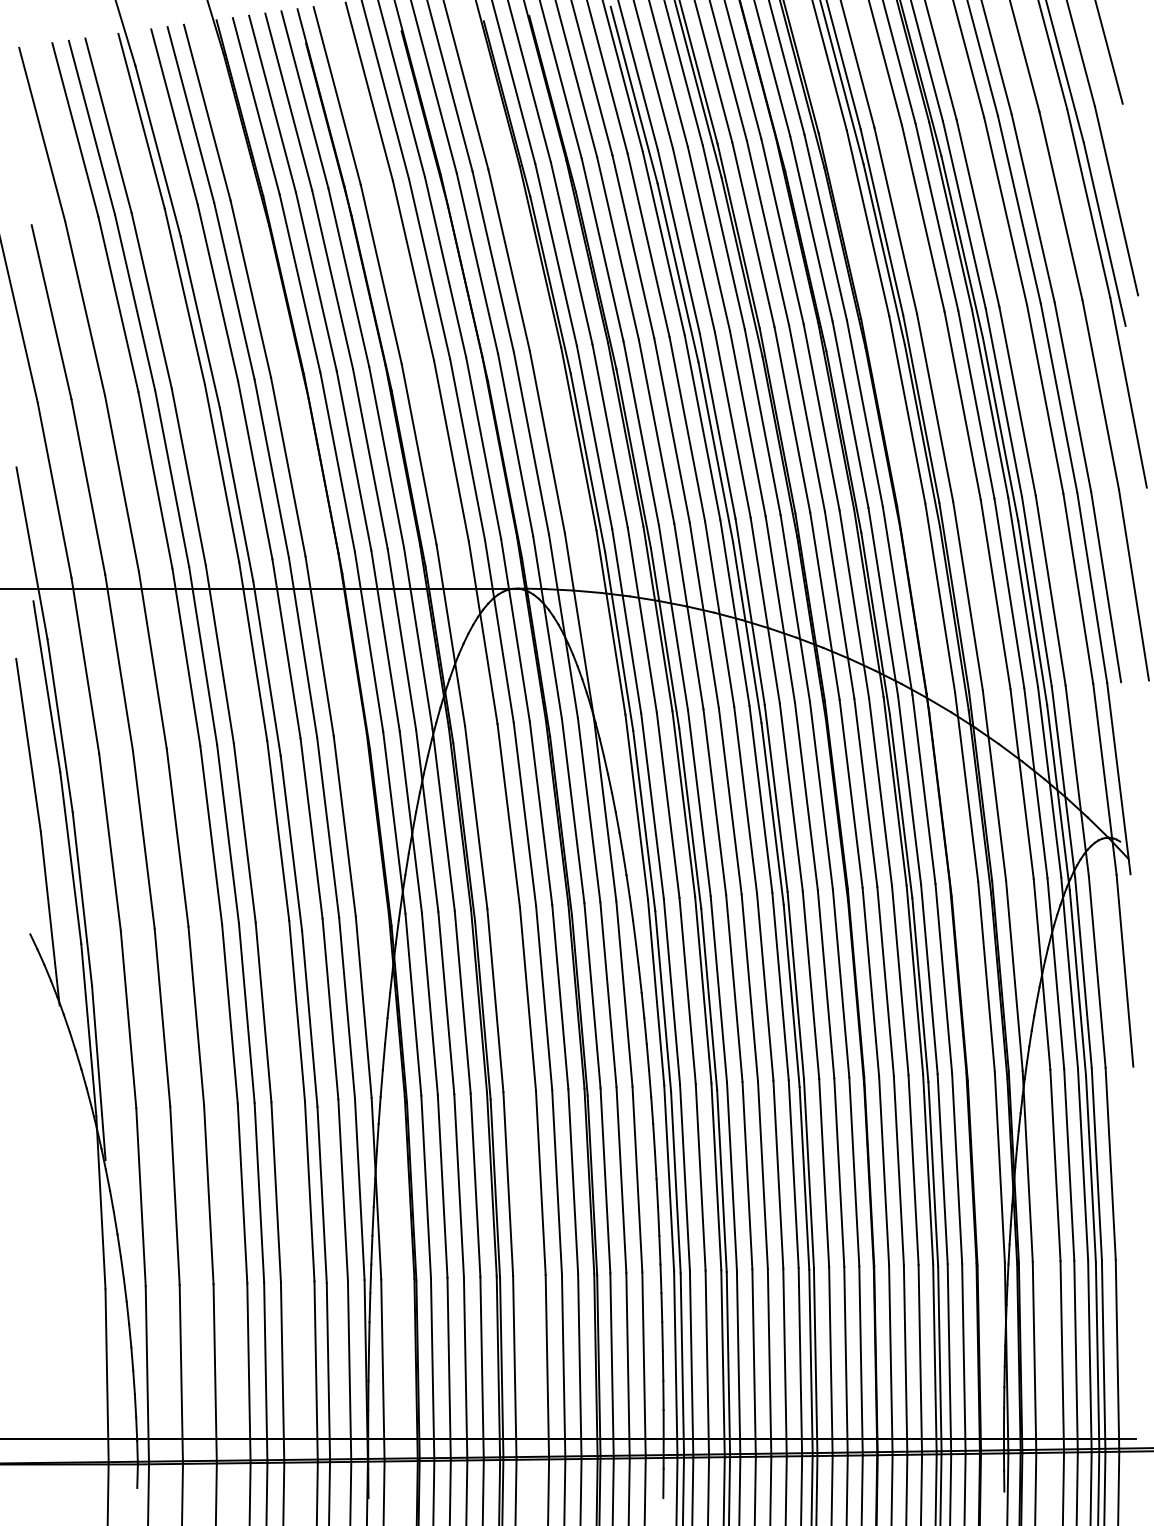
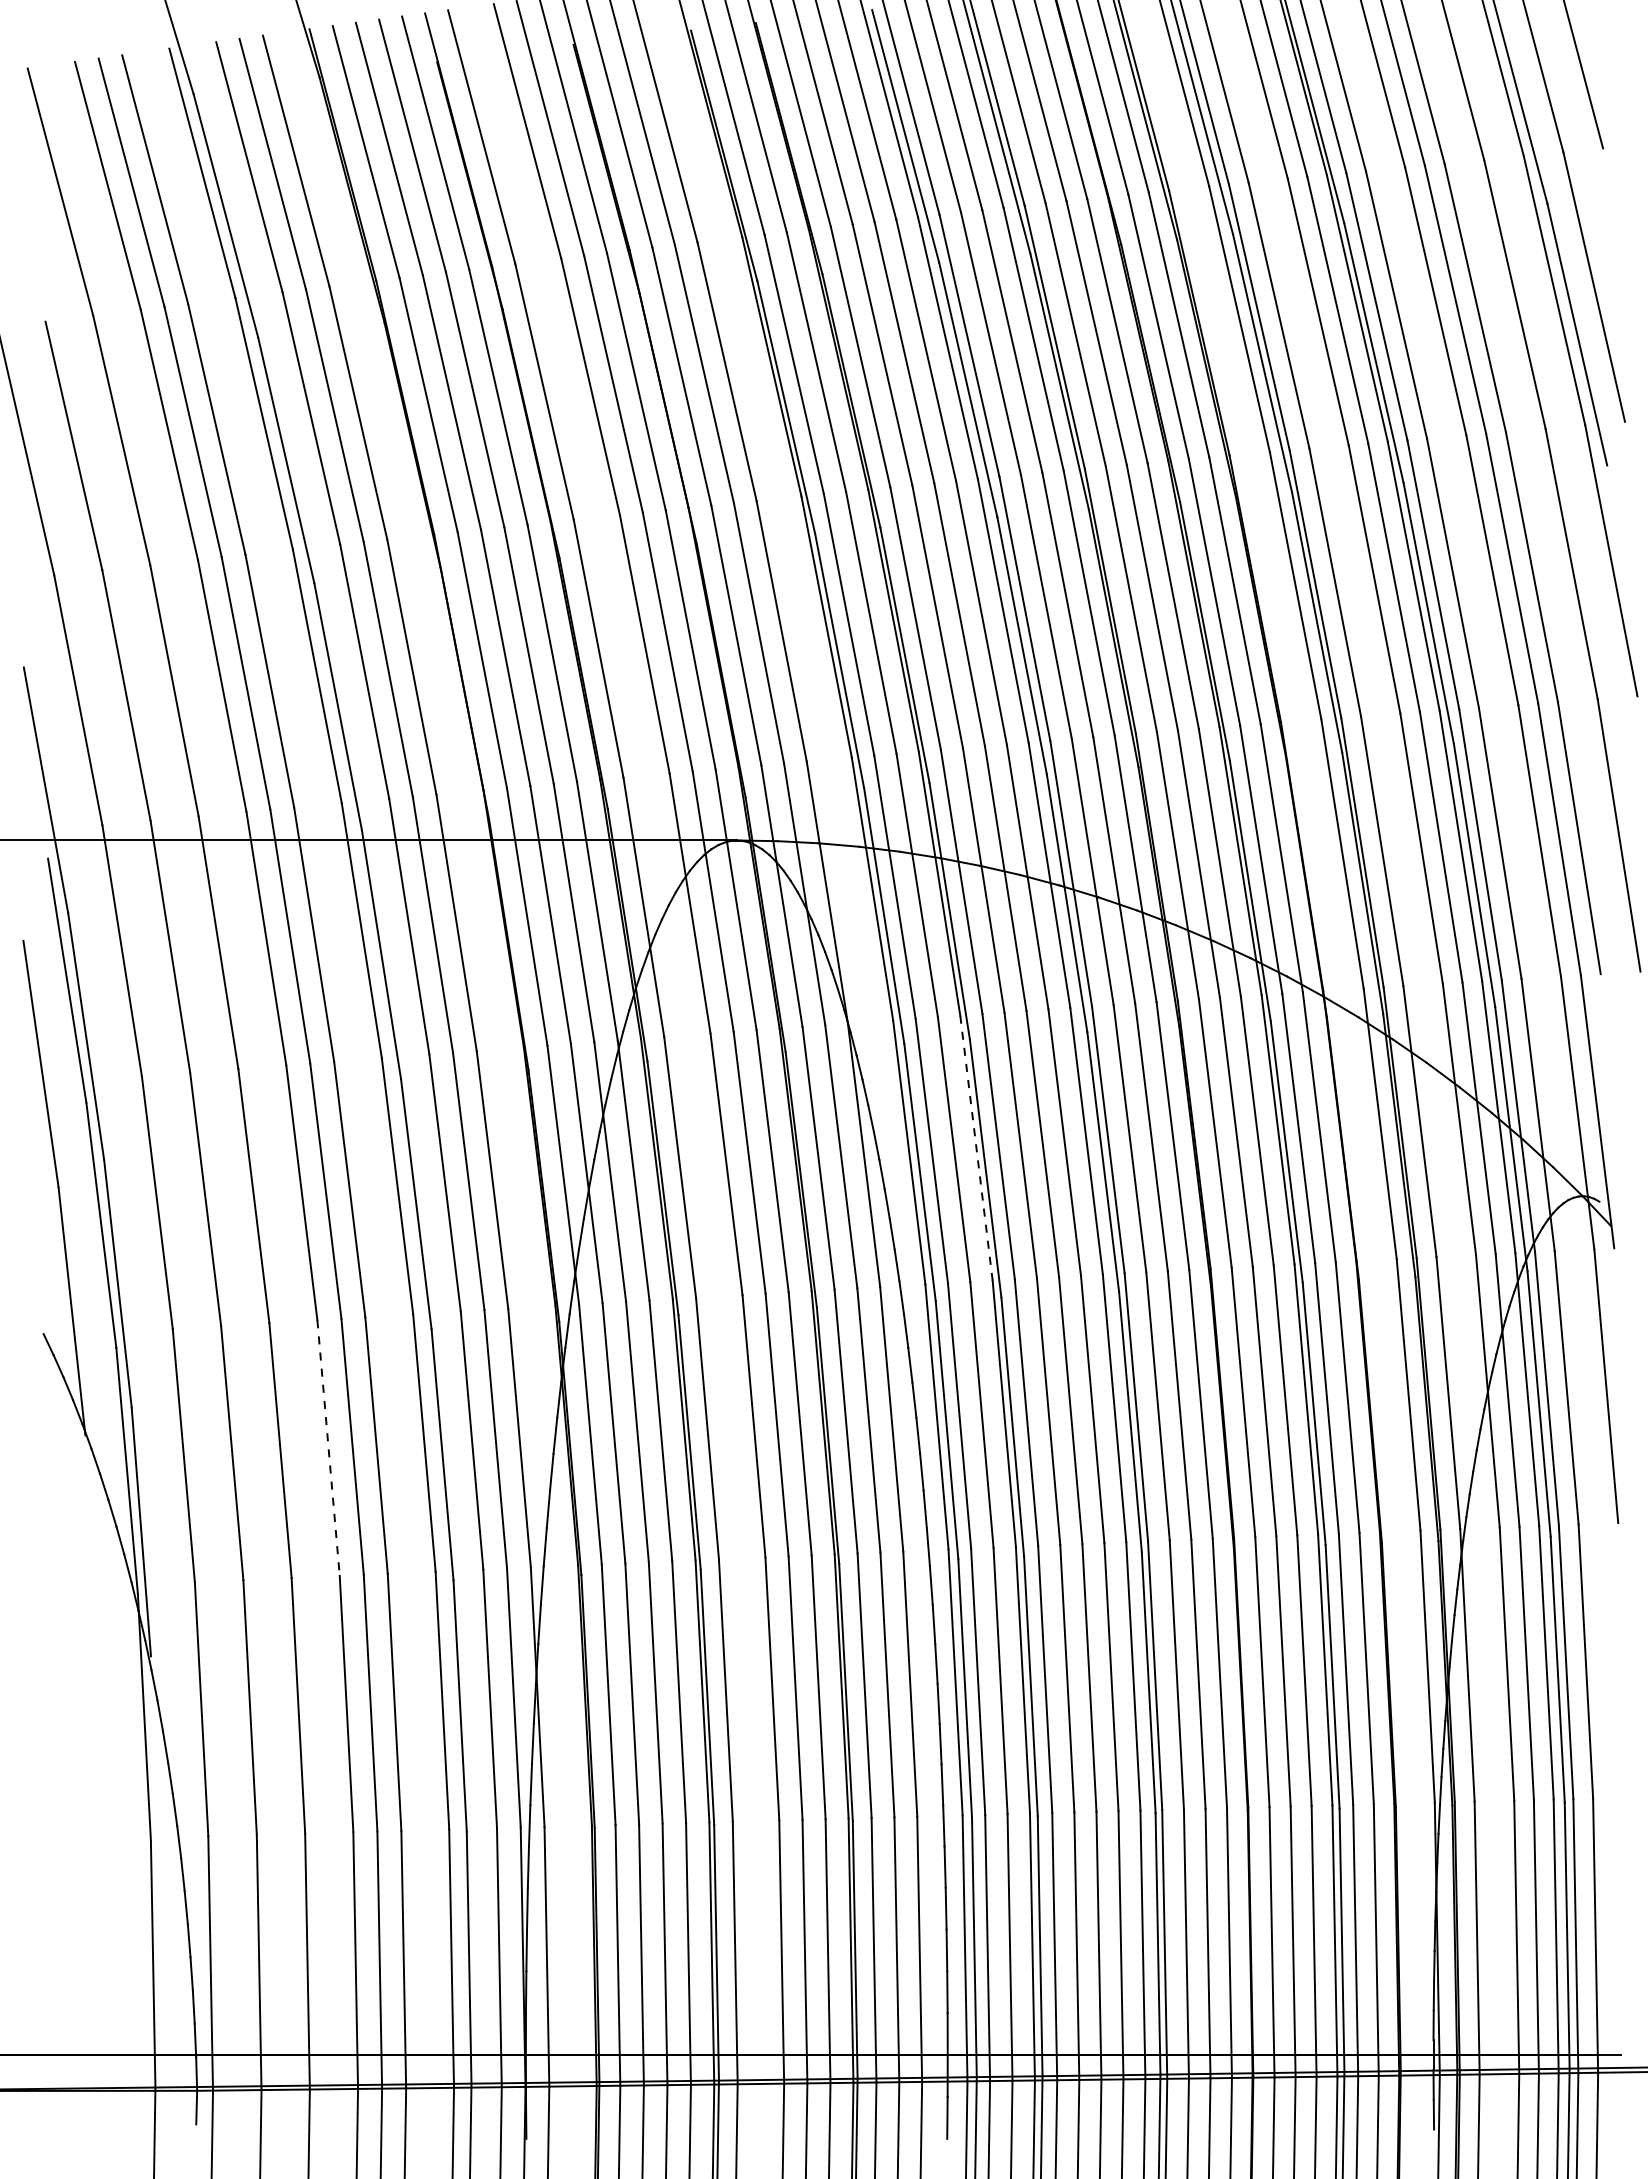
line: (683, 804) -> (976, 1148), solid -> dashed
line: (229, 1014) -> (328, 1448), solid -> dashed

